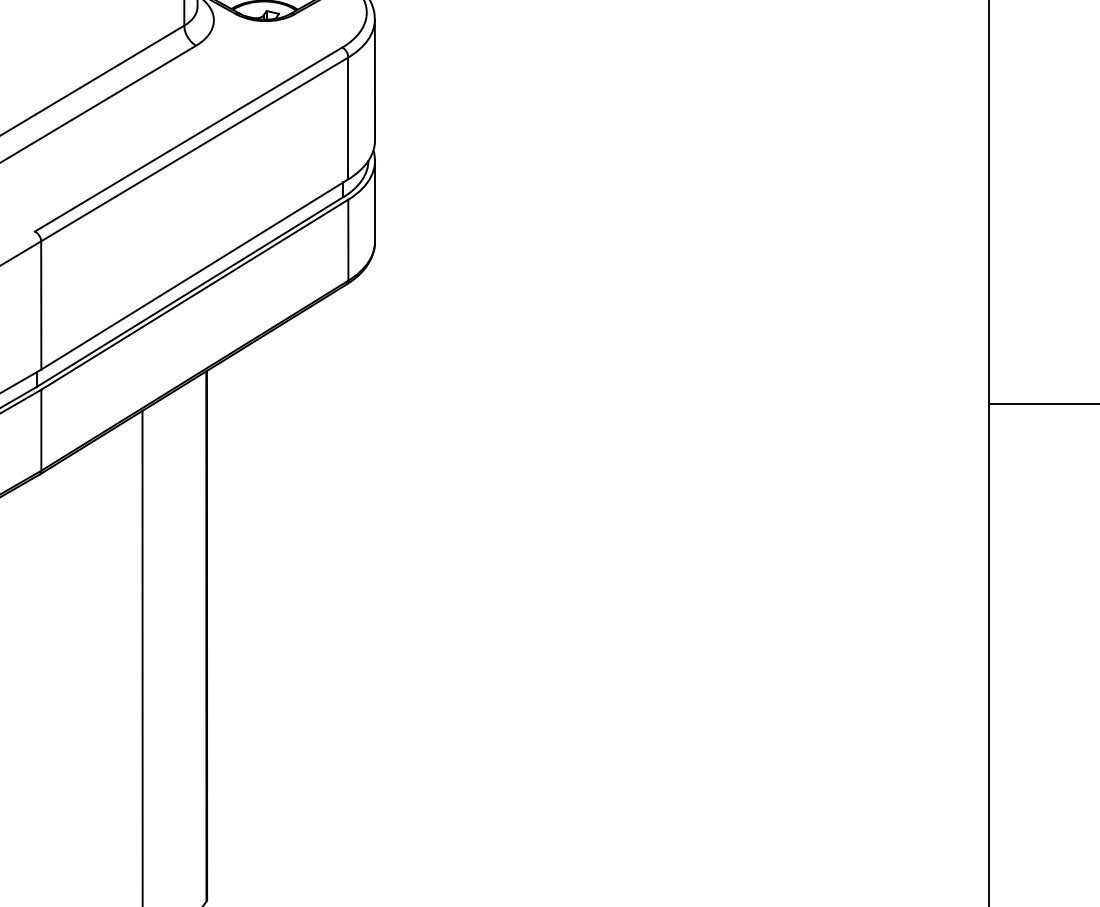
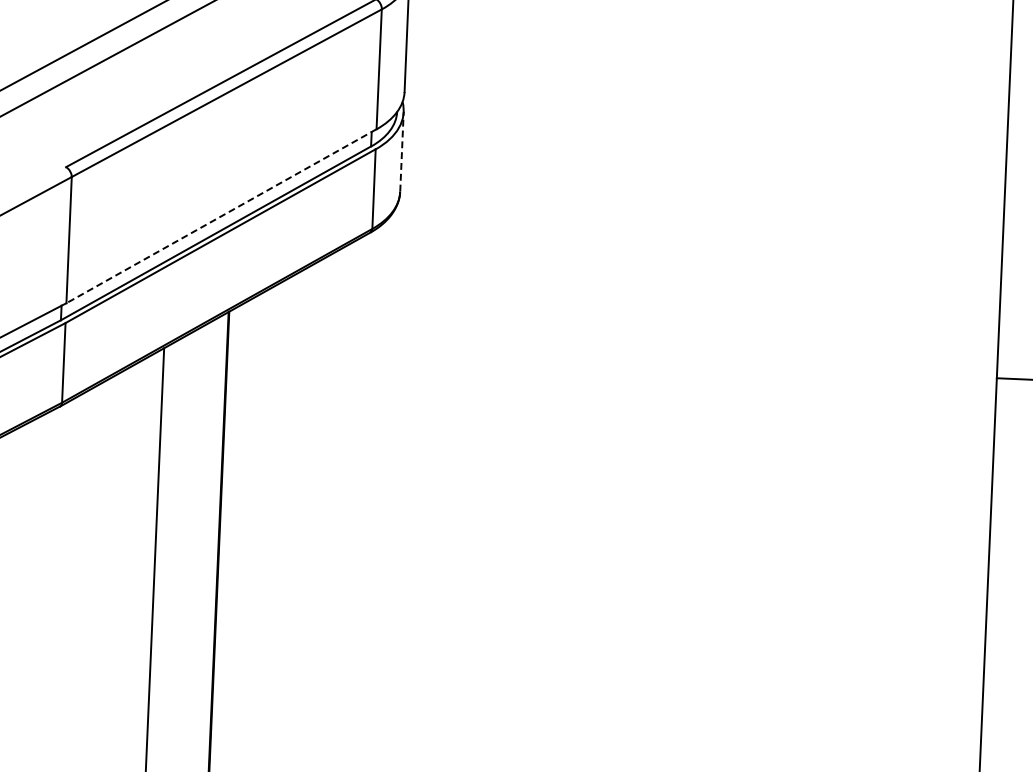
line: (375, 200) -> (402, 151), solid -> dashed
line: (194, 274) -> (221, 216), solid -> dashed

